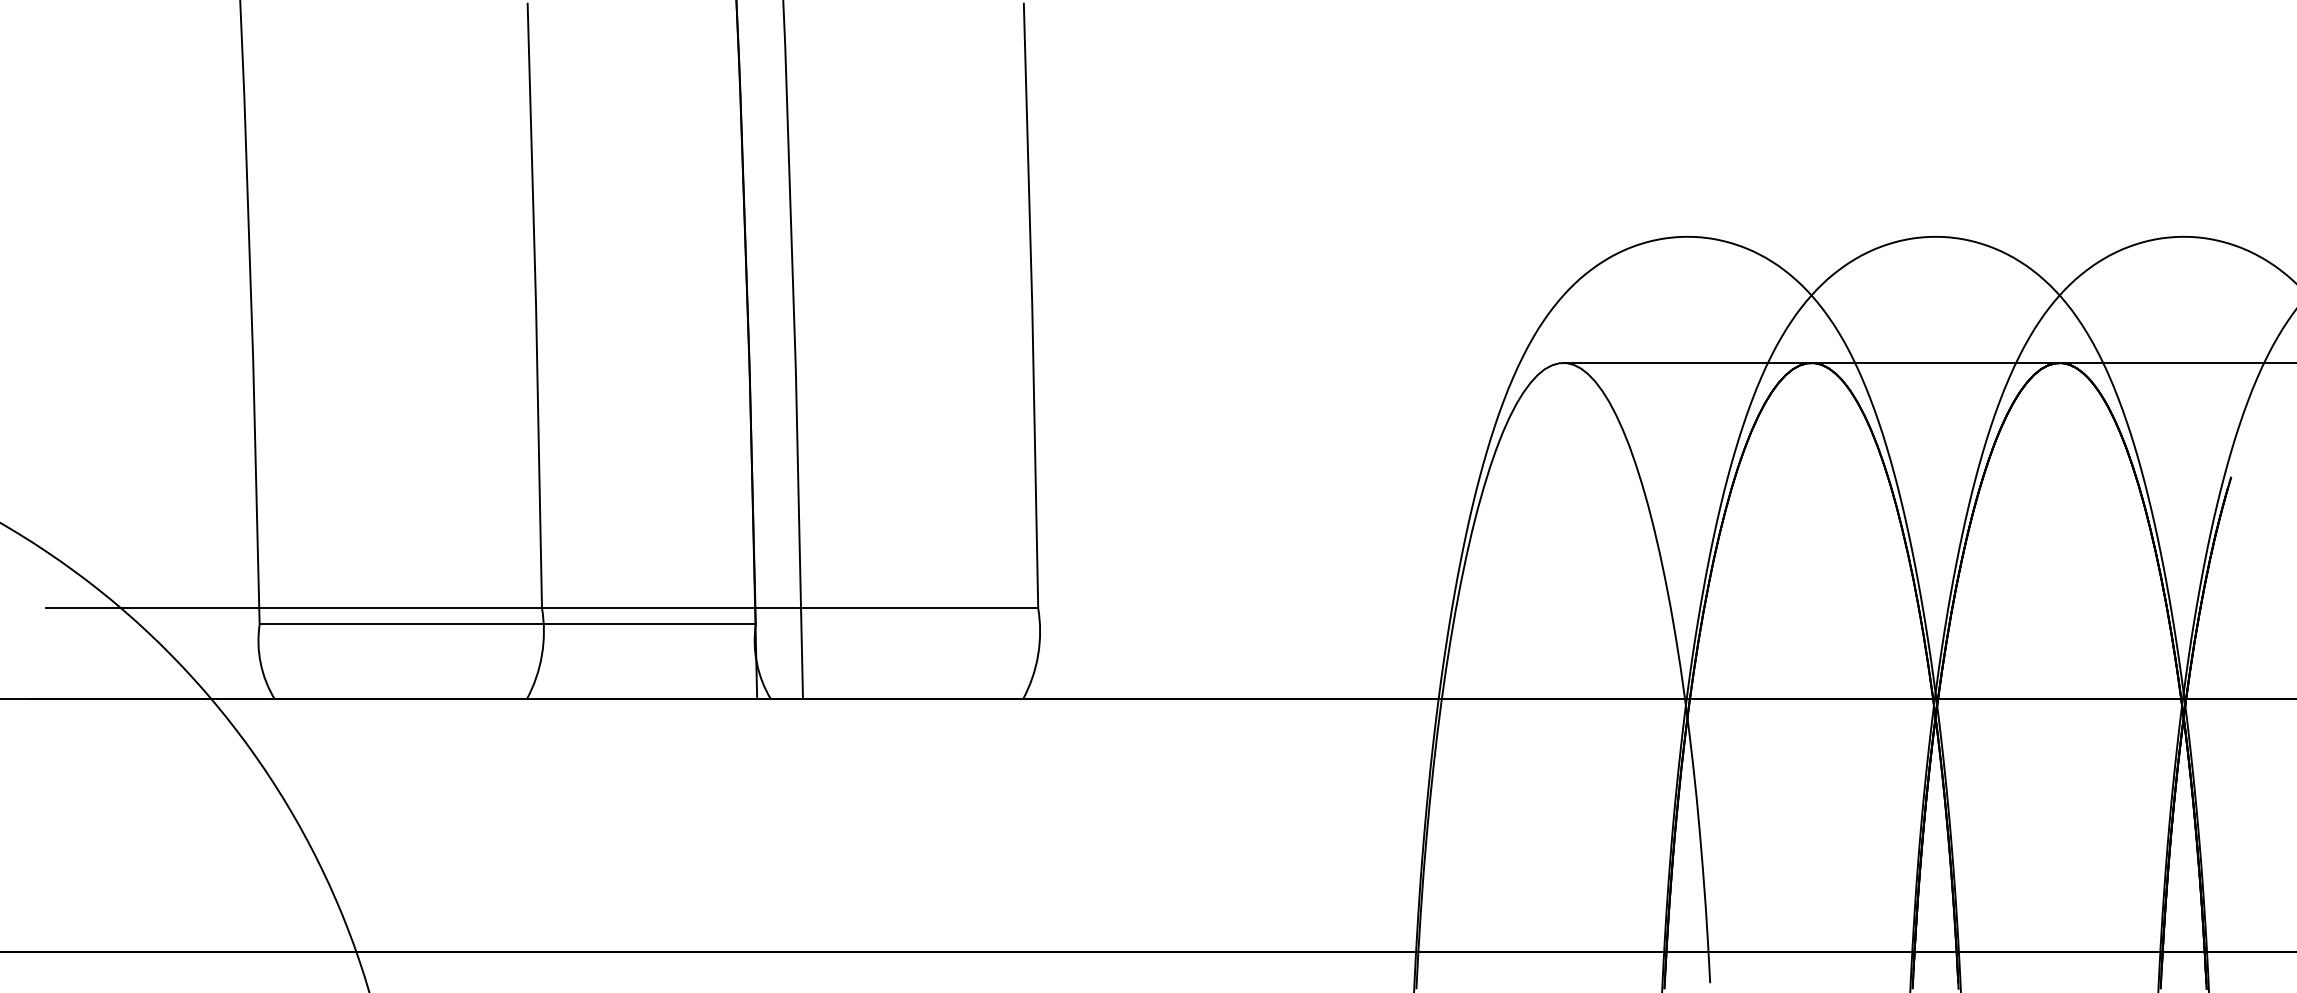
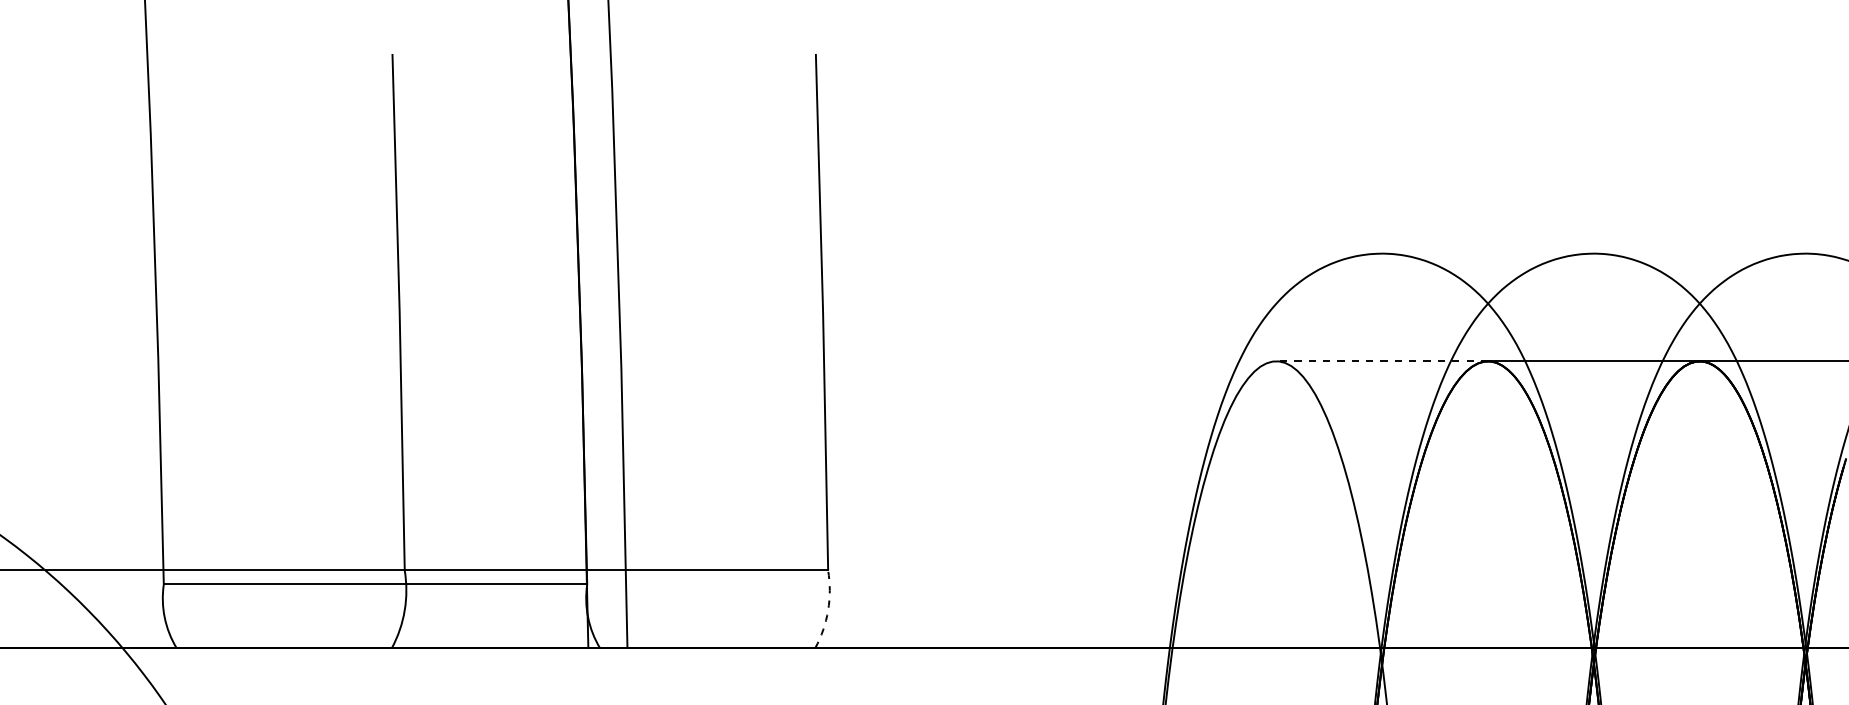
line: (1686, 362) -> (1381, 360), solid -> dashed
arc: (1038, 654) -> (828, 610), solid -> dashed

